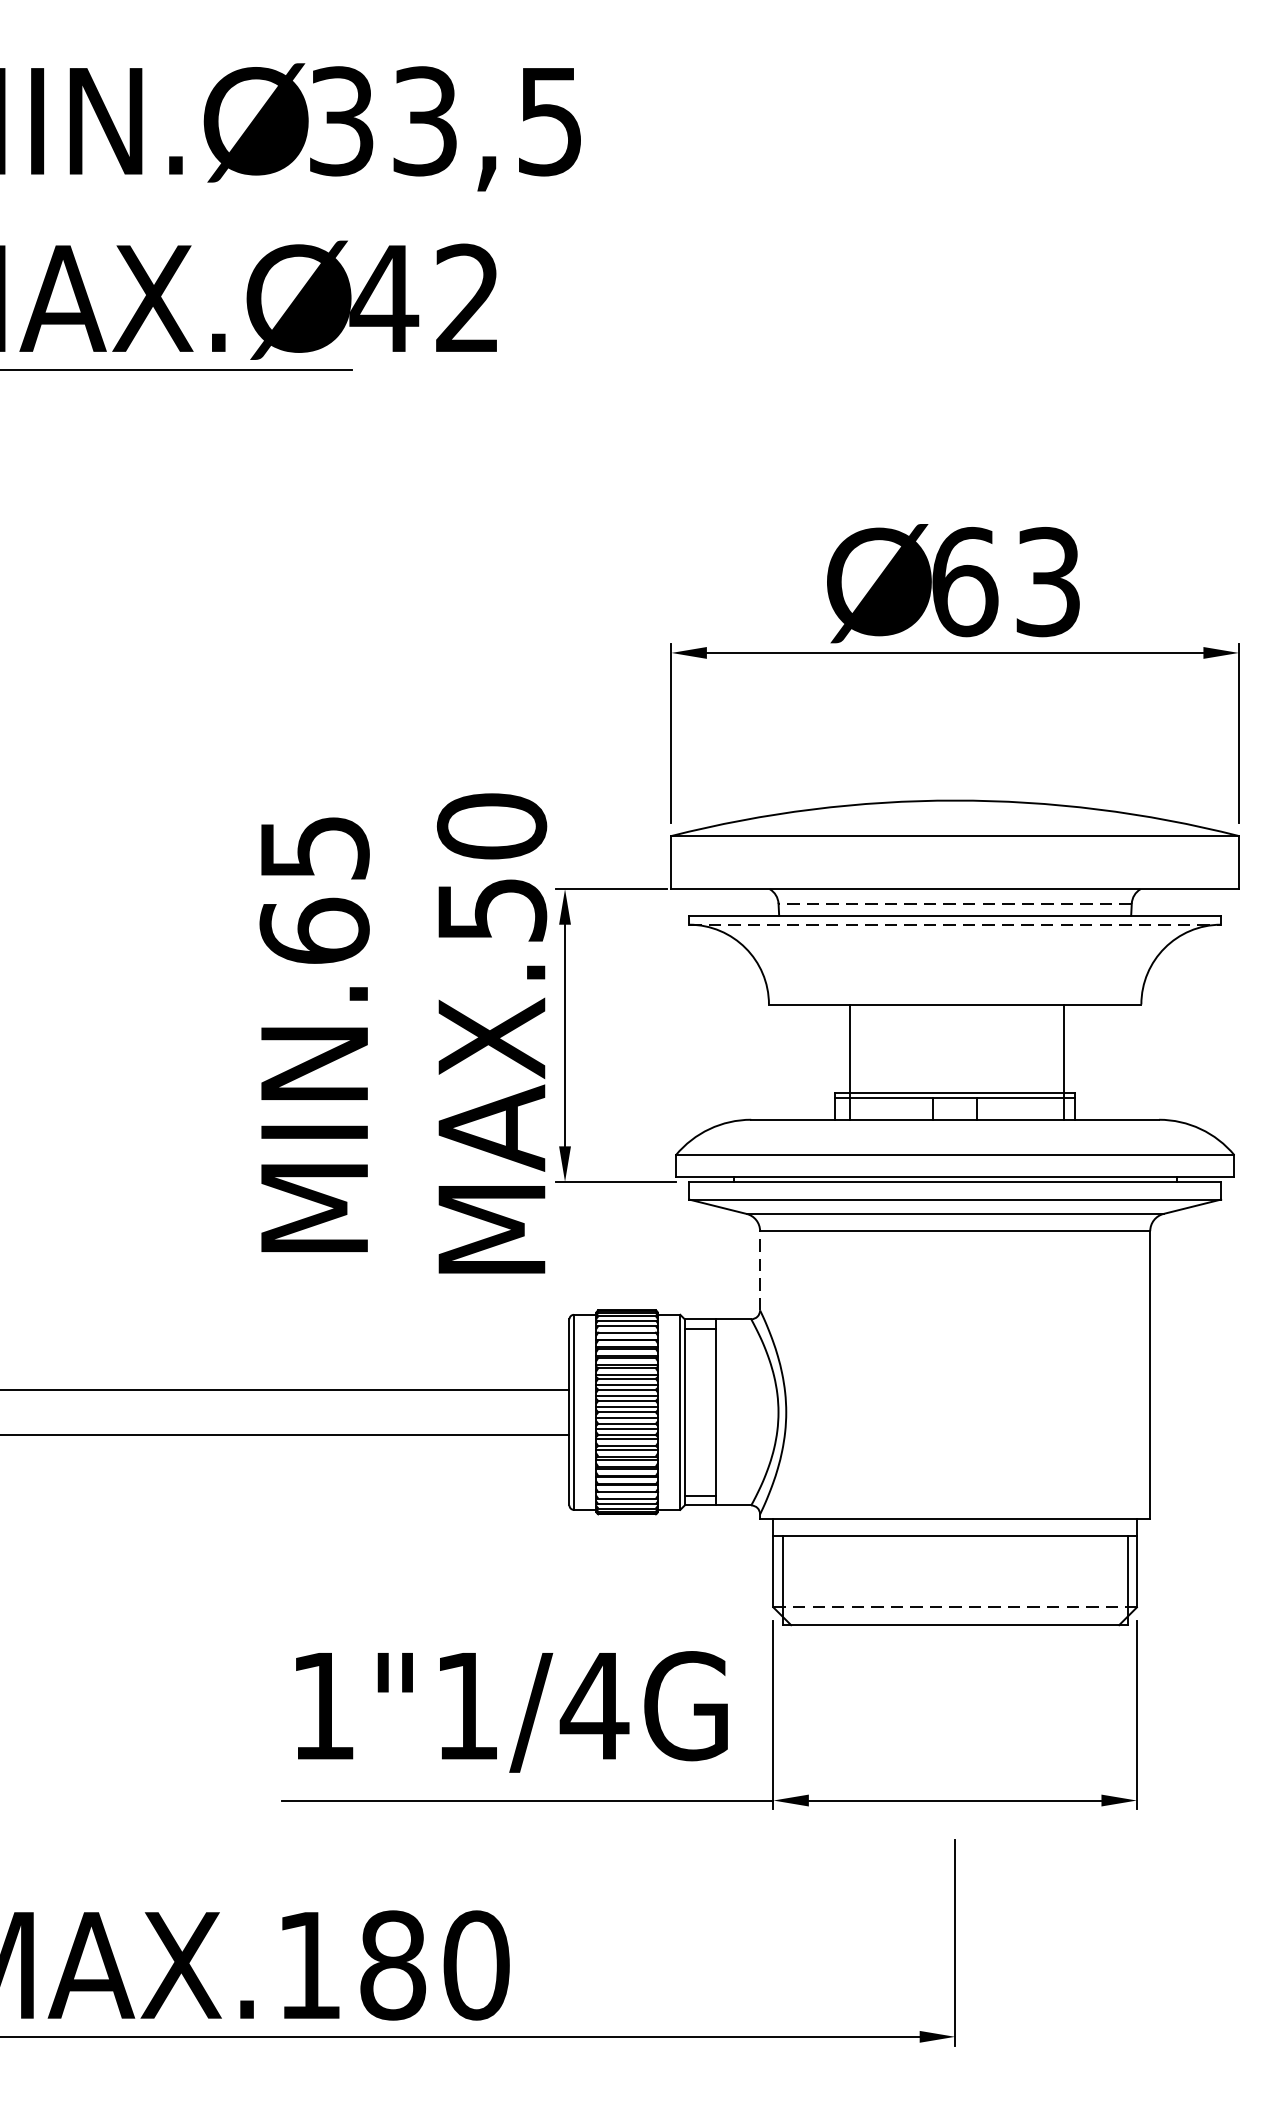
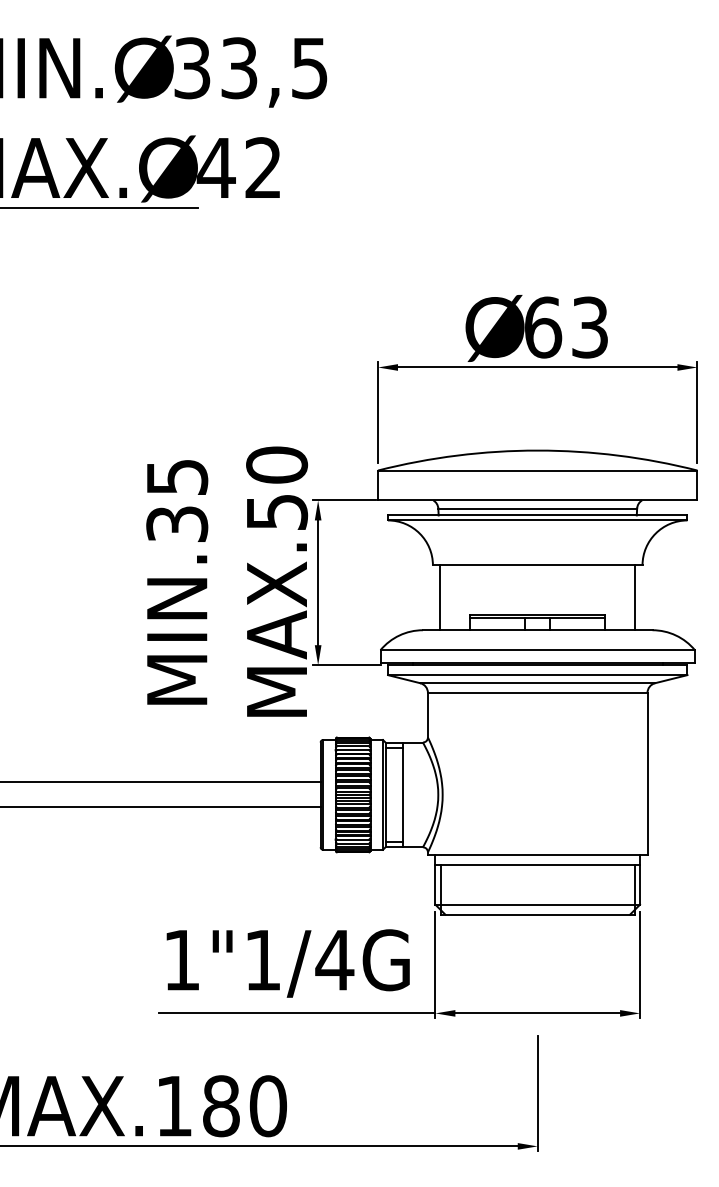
line: (954, 903) -> (537, 508), dashed -> solid
line: (954, 924) -> (537, 520), dashed -> solid
text: (315, 930) -> (177, 523), MIN.65 -> MIN.35
line: (849, 1061) -> (440, 597), moved
line: (1064, 1061) -> (635, 597), moved
line: (759, 1269) -> (427, 714), dashed -> solid
line: (956, 1607) -> (538, 904), dashed -> solid

